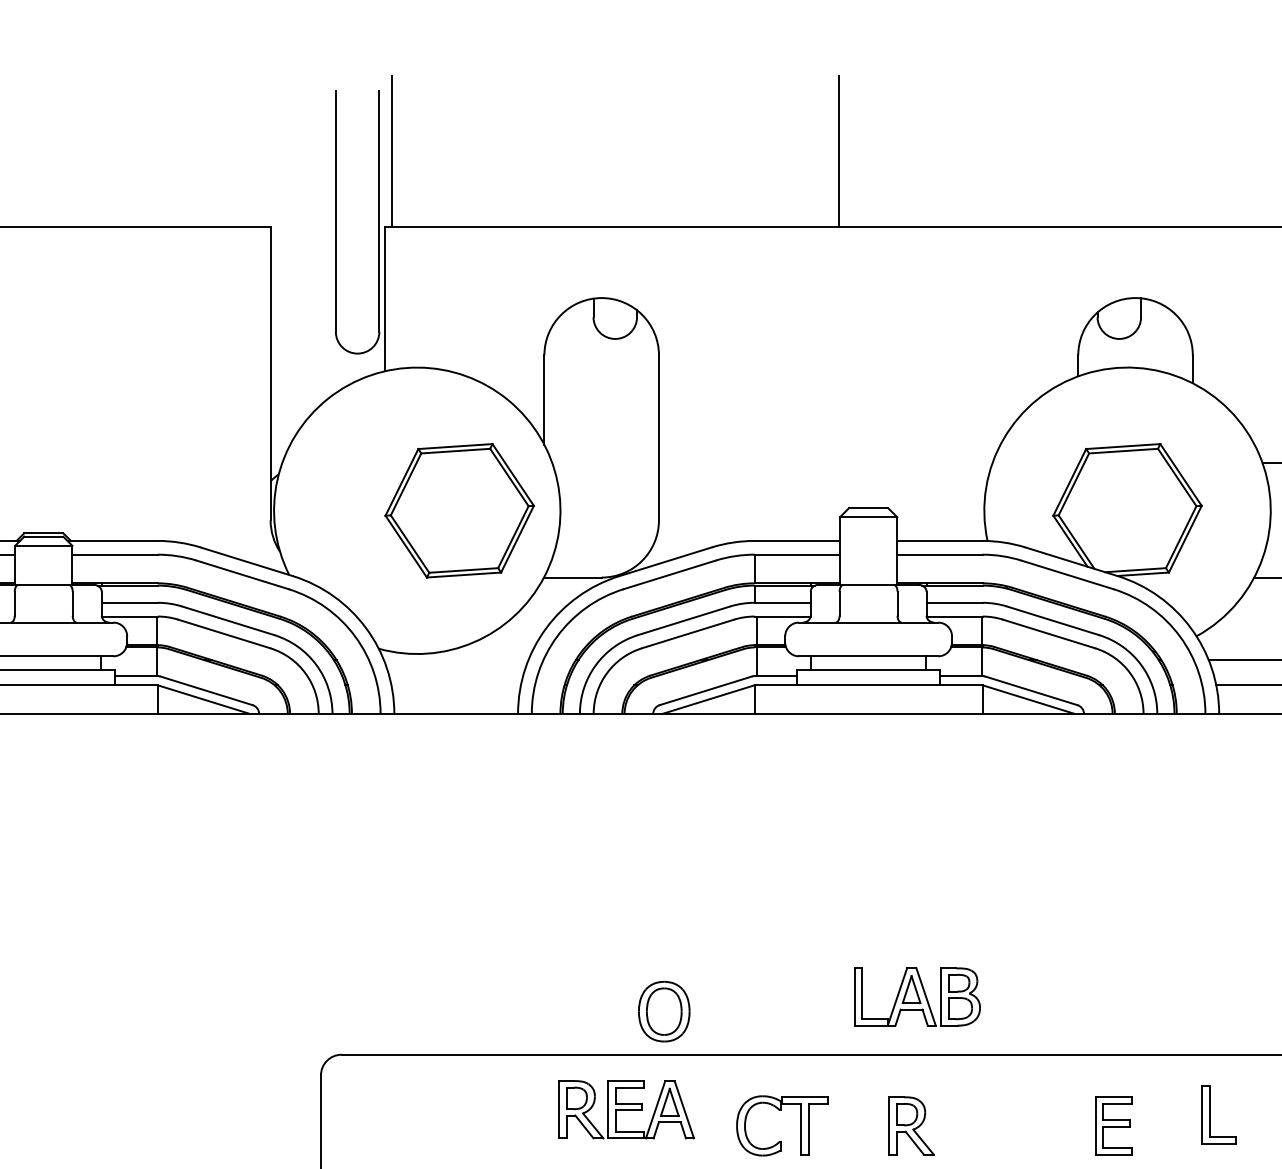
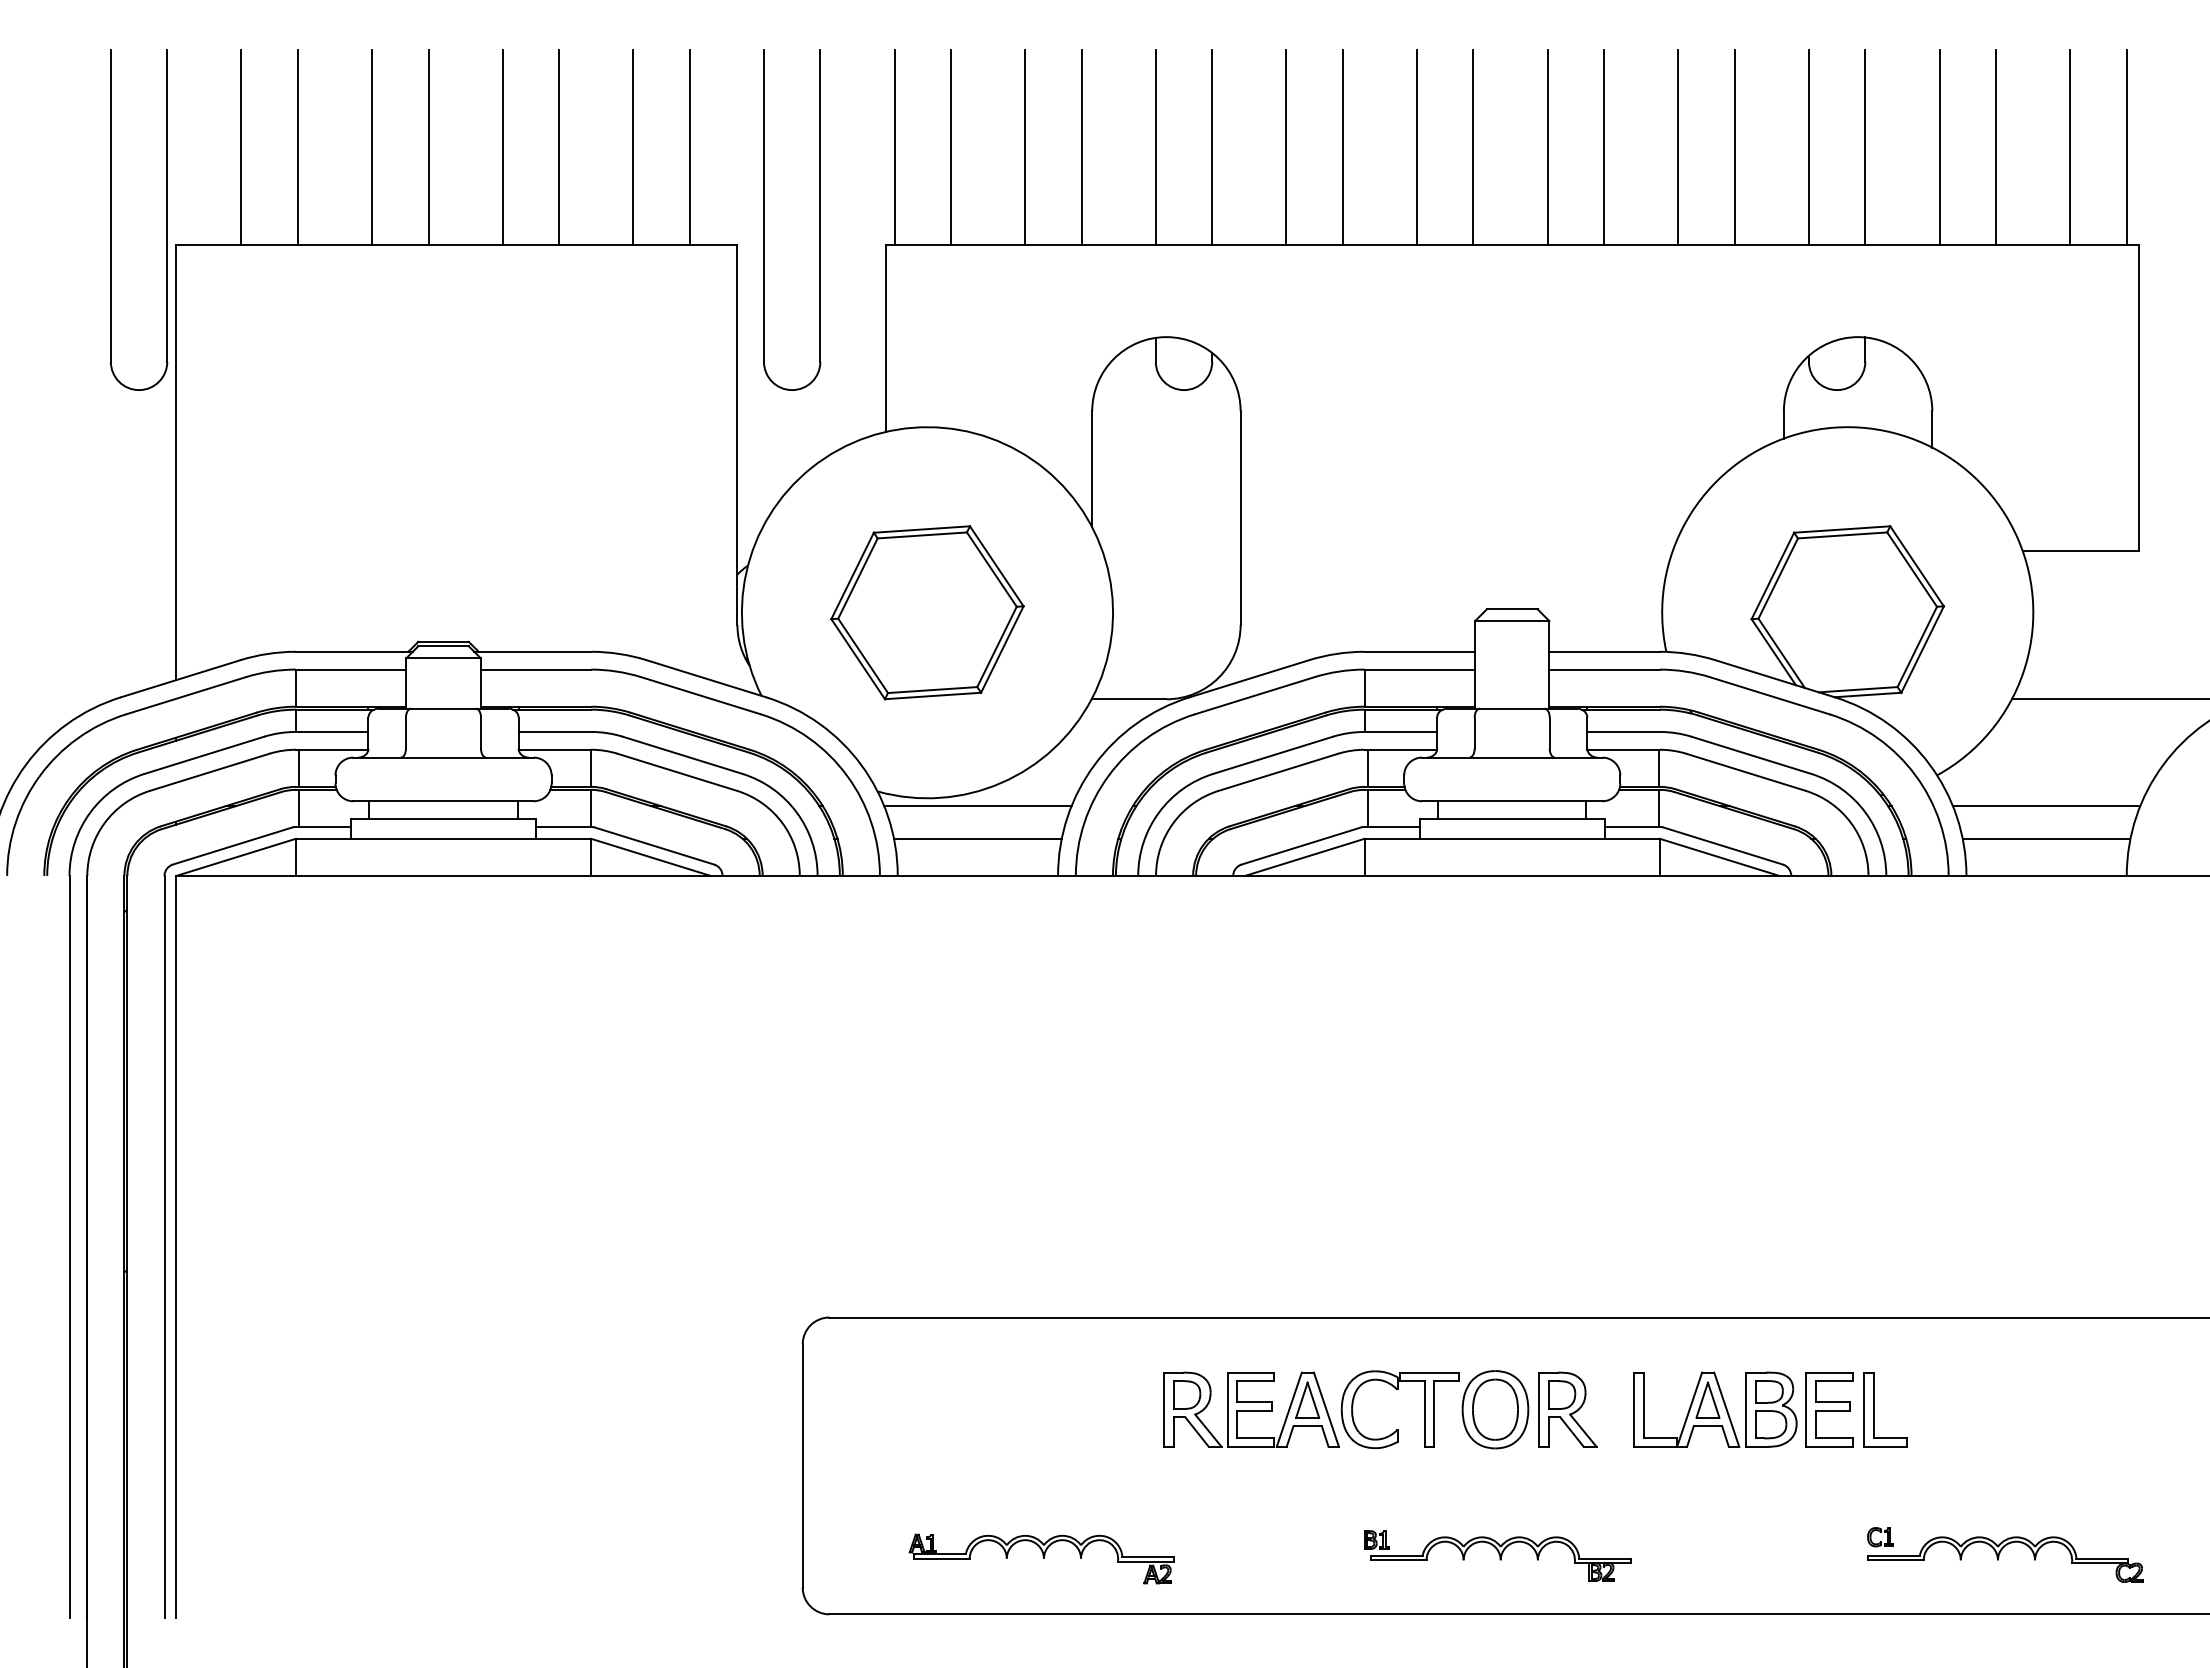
line: (32, 151) -> (428, 147), added
line: (89, 151) -> (502, 147), added
line: (133, 151) -> (559, 147), added
line: (190, 151) -> (633, 147), added
line: (233, 151) -> (689, 147), added
line: (435, 151) -> (950, 147), added
line: (492, 151) -> (1025, 147), added
line: (536, 151) -> (1081, 147), added
line: (593, 151) -> (1155, 147), added
line: (637, 151) -> (1212, 147), added
line: (694, 151) -> (1286, 147), added
line: (737, 151) -> (1342, 147), added
line: (795, 151) -> (1417, 147), added
line: (895, 151) -> (1547, 147), added
line: (939, 151) -> (1604, 147), added
line: (996, 151) -> (1678, 147), added
line: (1040, 151) -> (1734, 147), added
line: (1097, 151) -> (1808, 147), added
line: (1141, 151) -> (1865, 147), added
line: (1198, 151) -> (1939, 147), added
line: (1241, 151) -> (1995, 147), added
part: (378, 221) -> (819, 219), moved
part: (459, 510) -> (927, 612), moved
line: (455, 660) -> (977, 806), added
line: (455, 685) -> (977, 838), added
part: (917, 996) -> (1715, 1409), moved
part: (664, 1011) -> (1495, 1409), moved
part: (626, 1109) -> (1251, 1409), moved
part: (1210, 1114) -> (1874, 1409), moved

